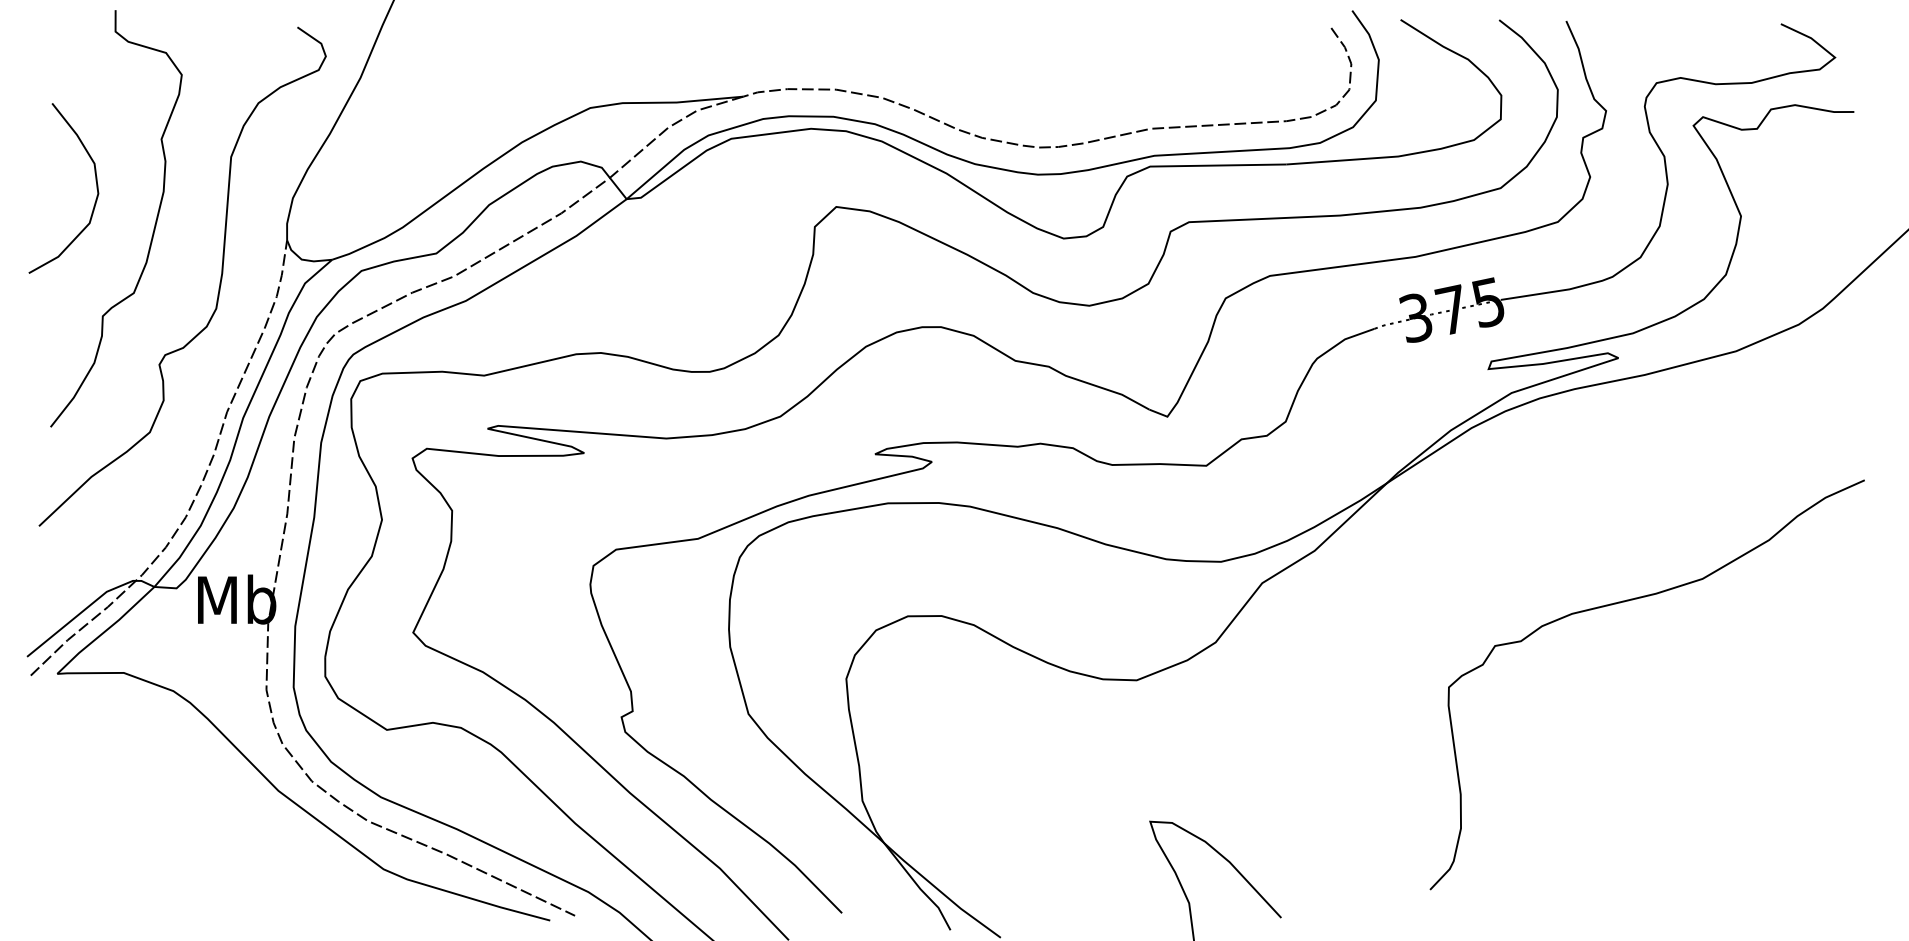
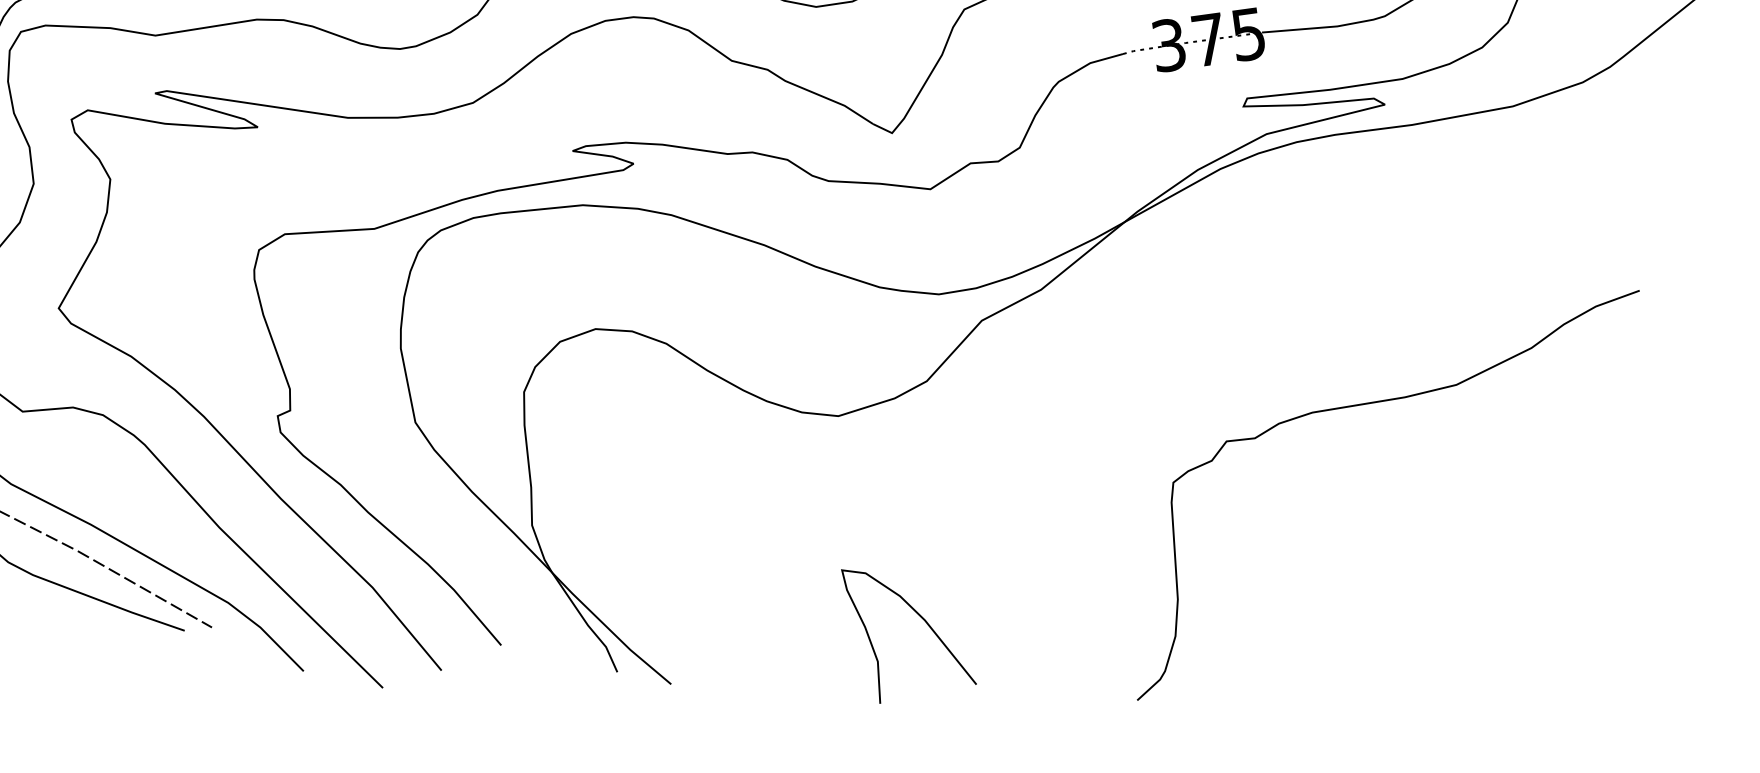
curve: (1624, 602) -> (1370, 404), moved

